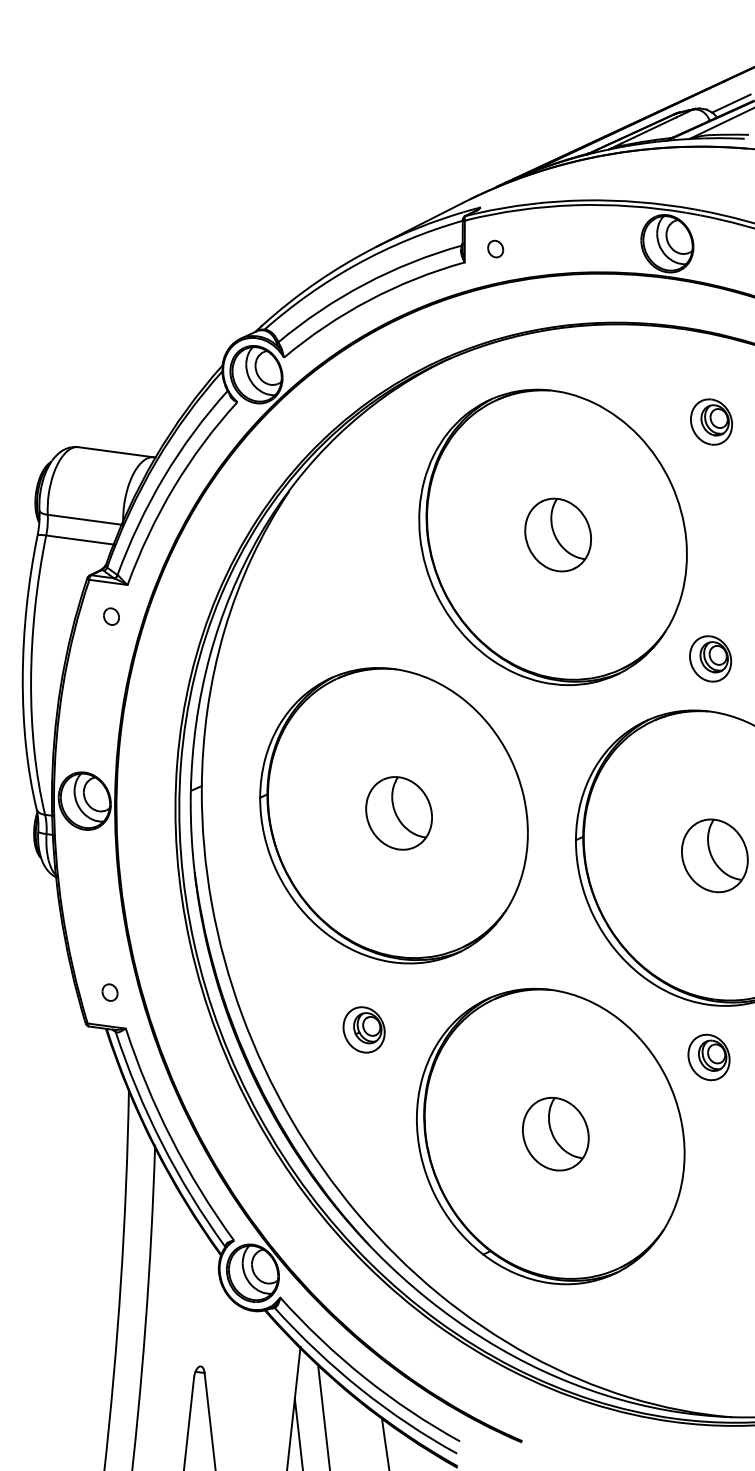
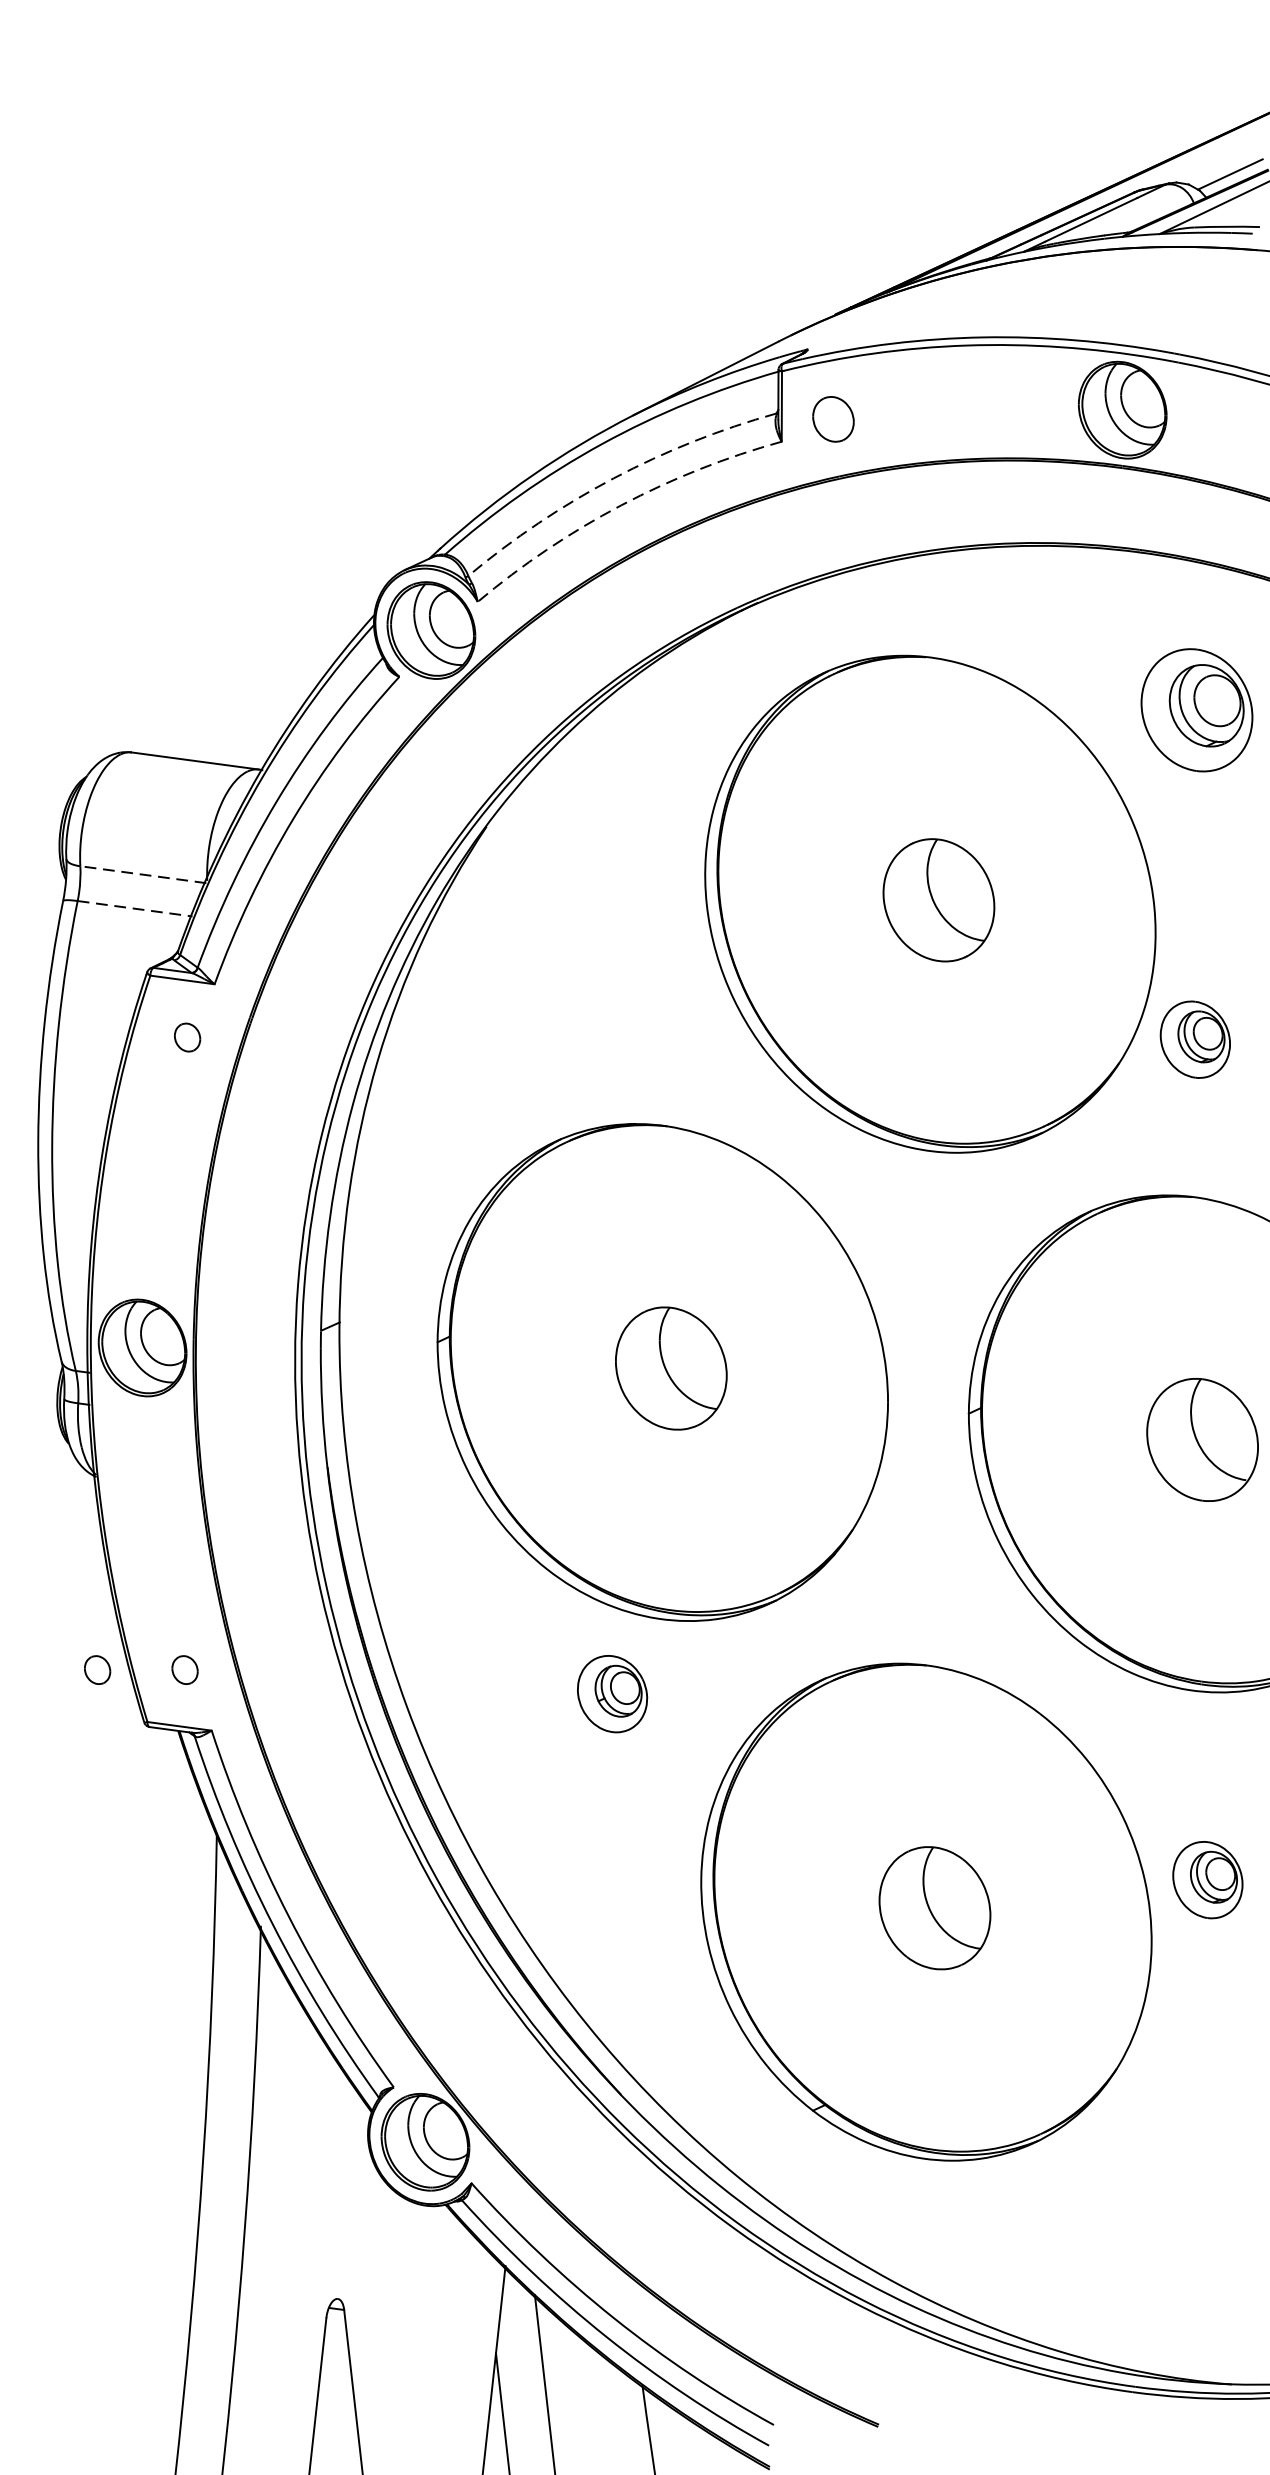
part: (495, 248) -> (833, 418), size x1.6
arc: (364, 284) -> (613, 478), solid -> dashed
arc: (369, 300) -> (621, 505), solid -> dashed
part: (711, 421) -> (1196, 709), size x1.6
line: (85, 519) -> (143, 874), solid -> dashed
line: (80, 540) -> (135, 909), solid -> dashed
part: (710, 658) -> (1195, 1038), moved
part: (57, 992) -> (96, 1669), added
part: (363, 1029) -> (611, 1693), moved
part: (708, 1057) -> (1206, 1880), moved

